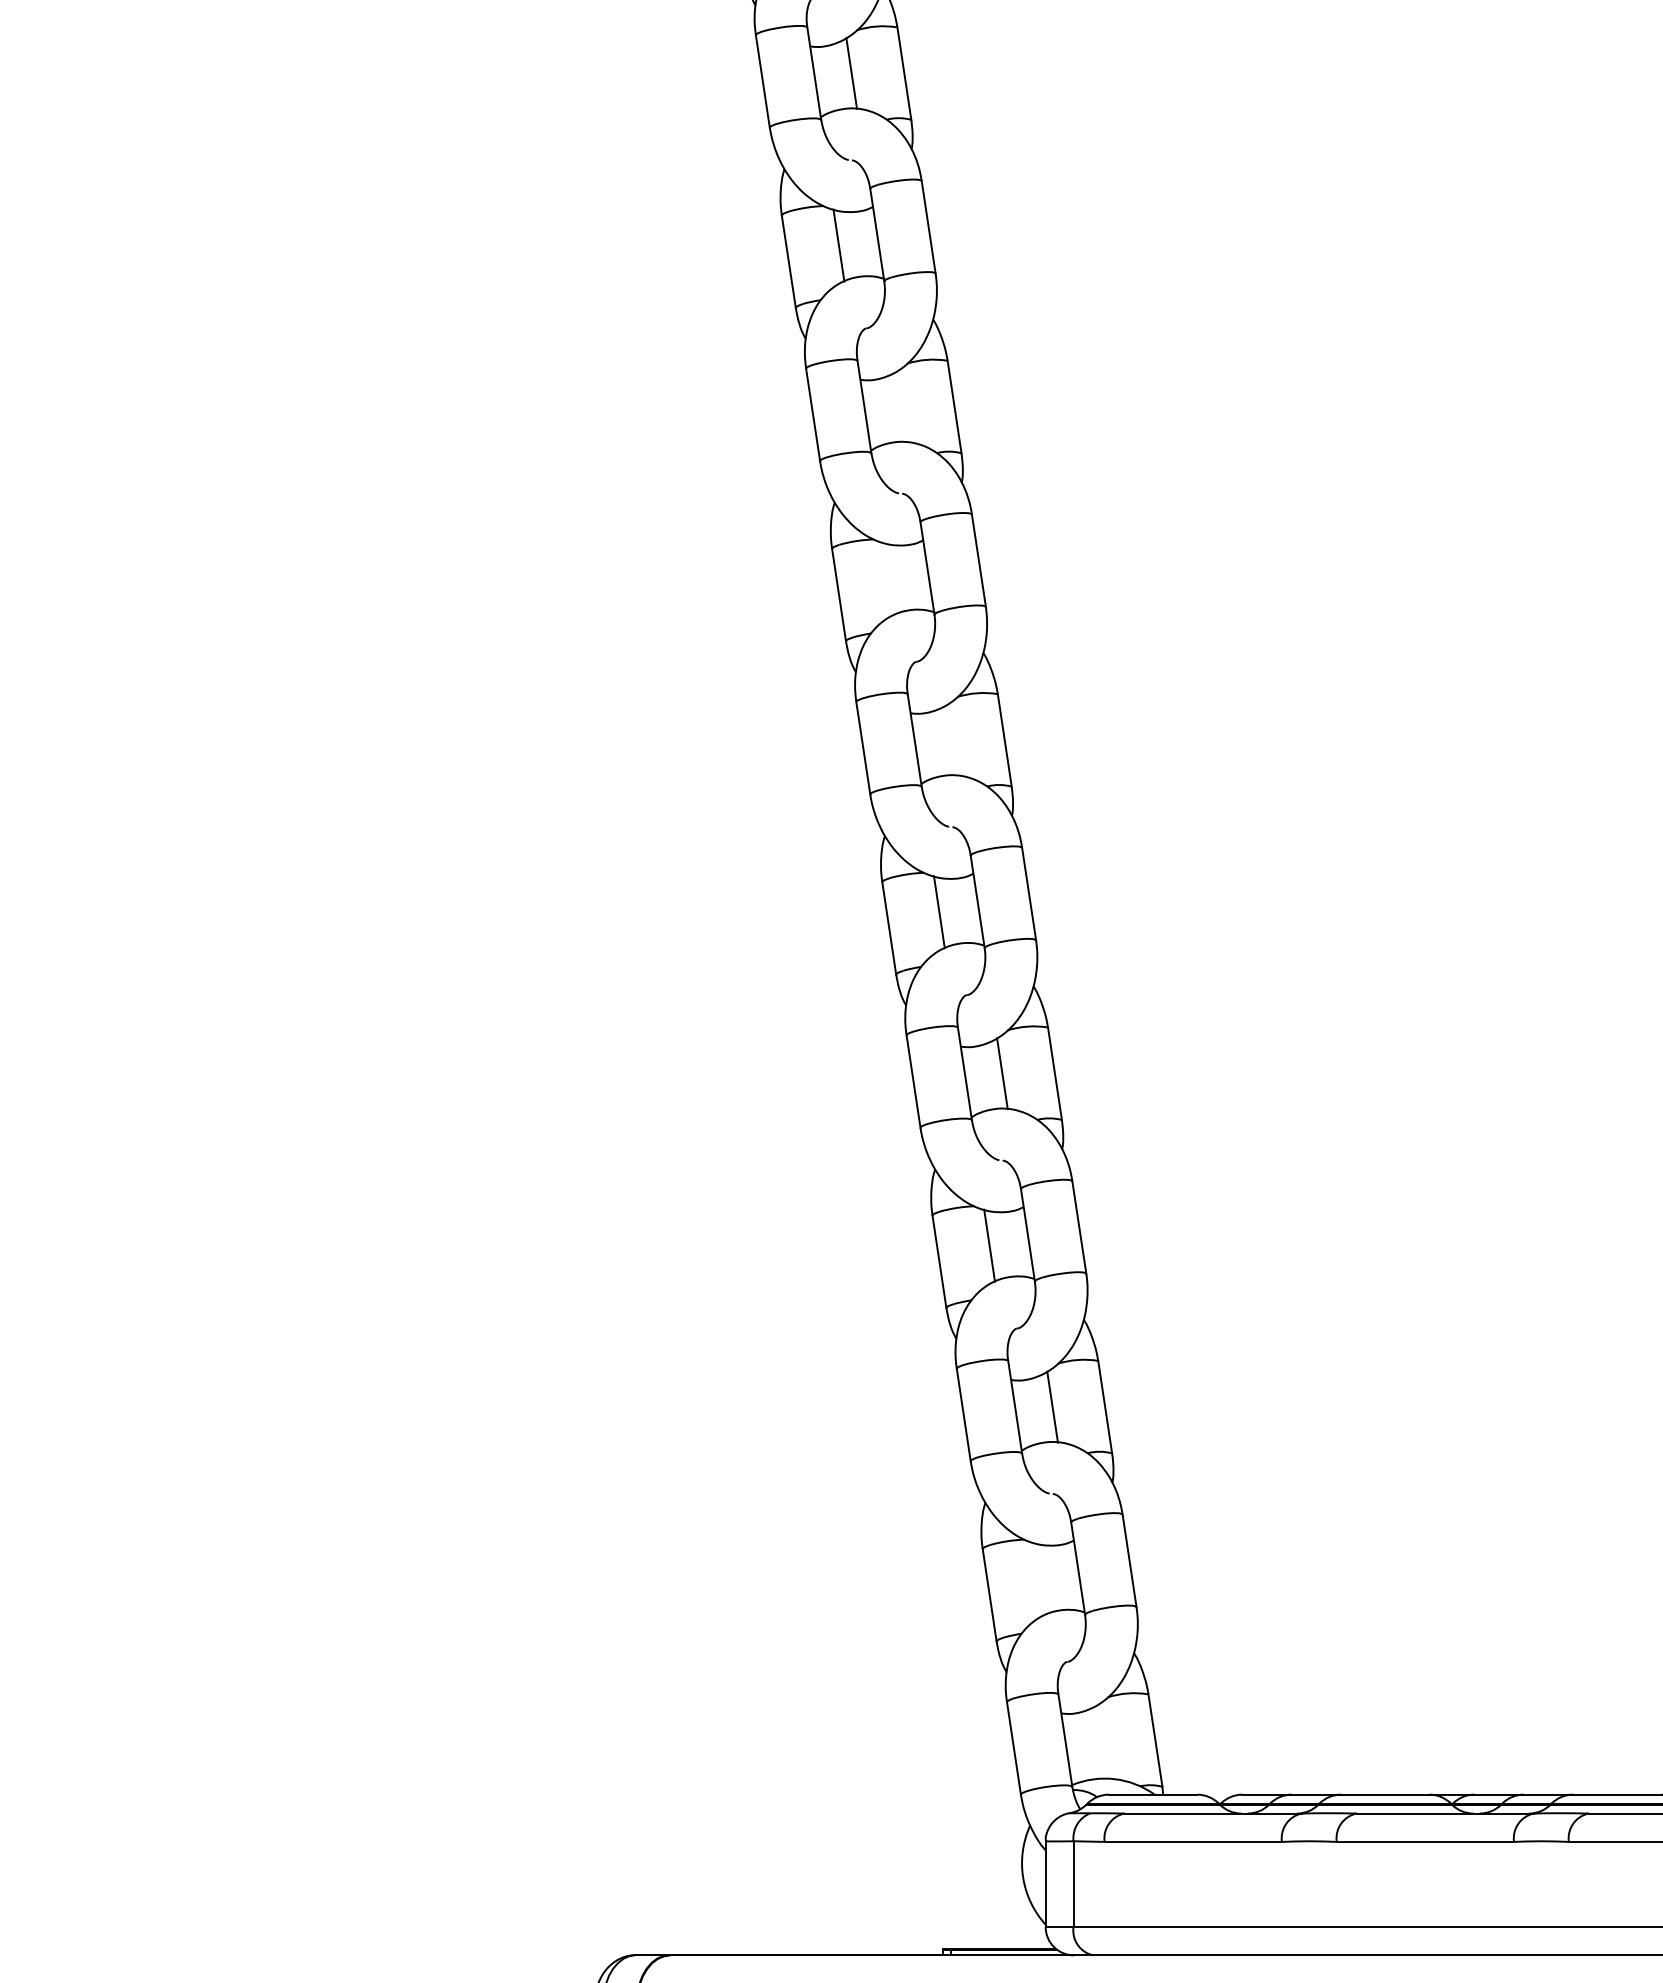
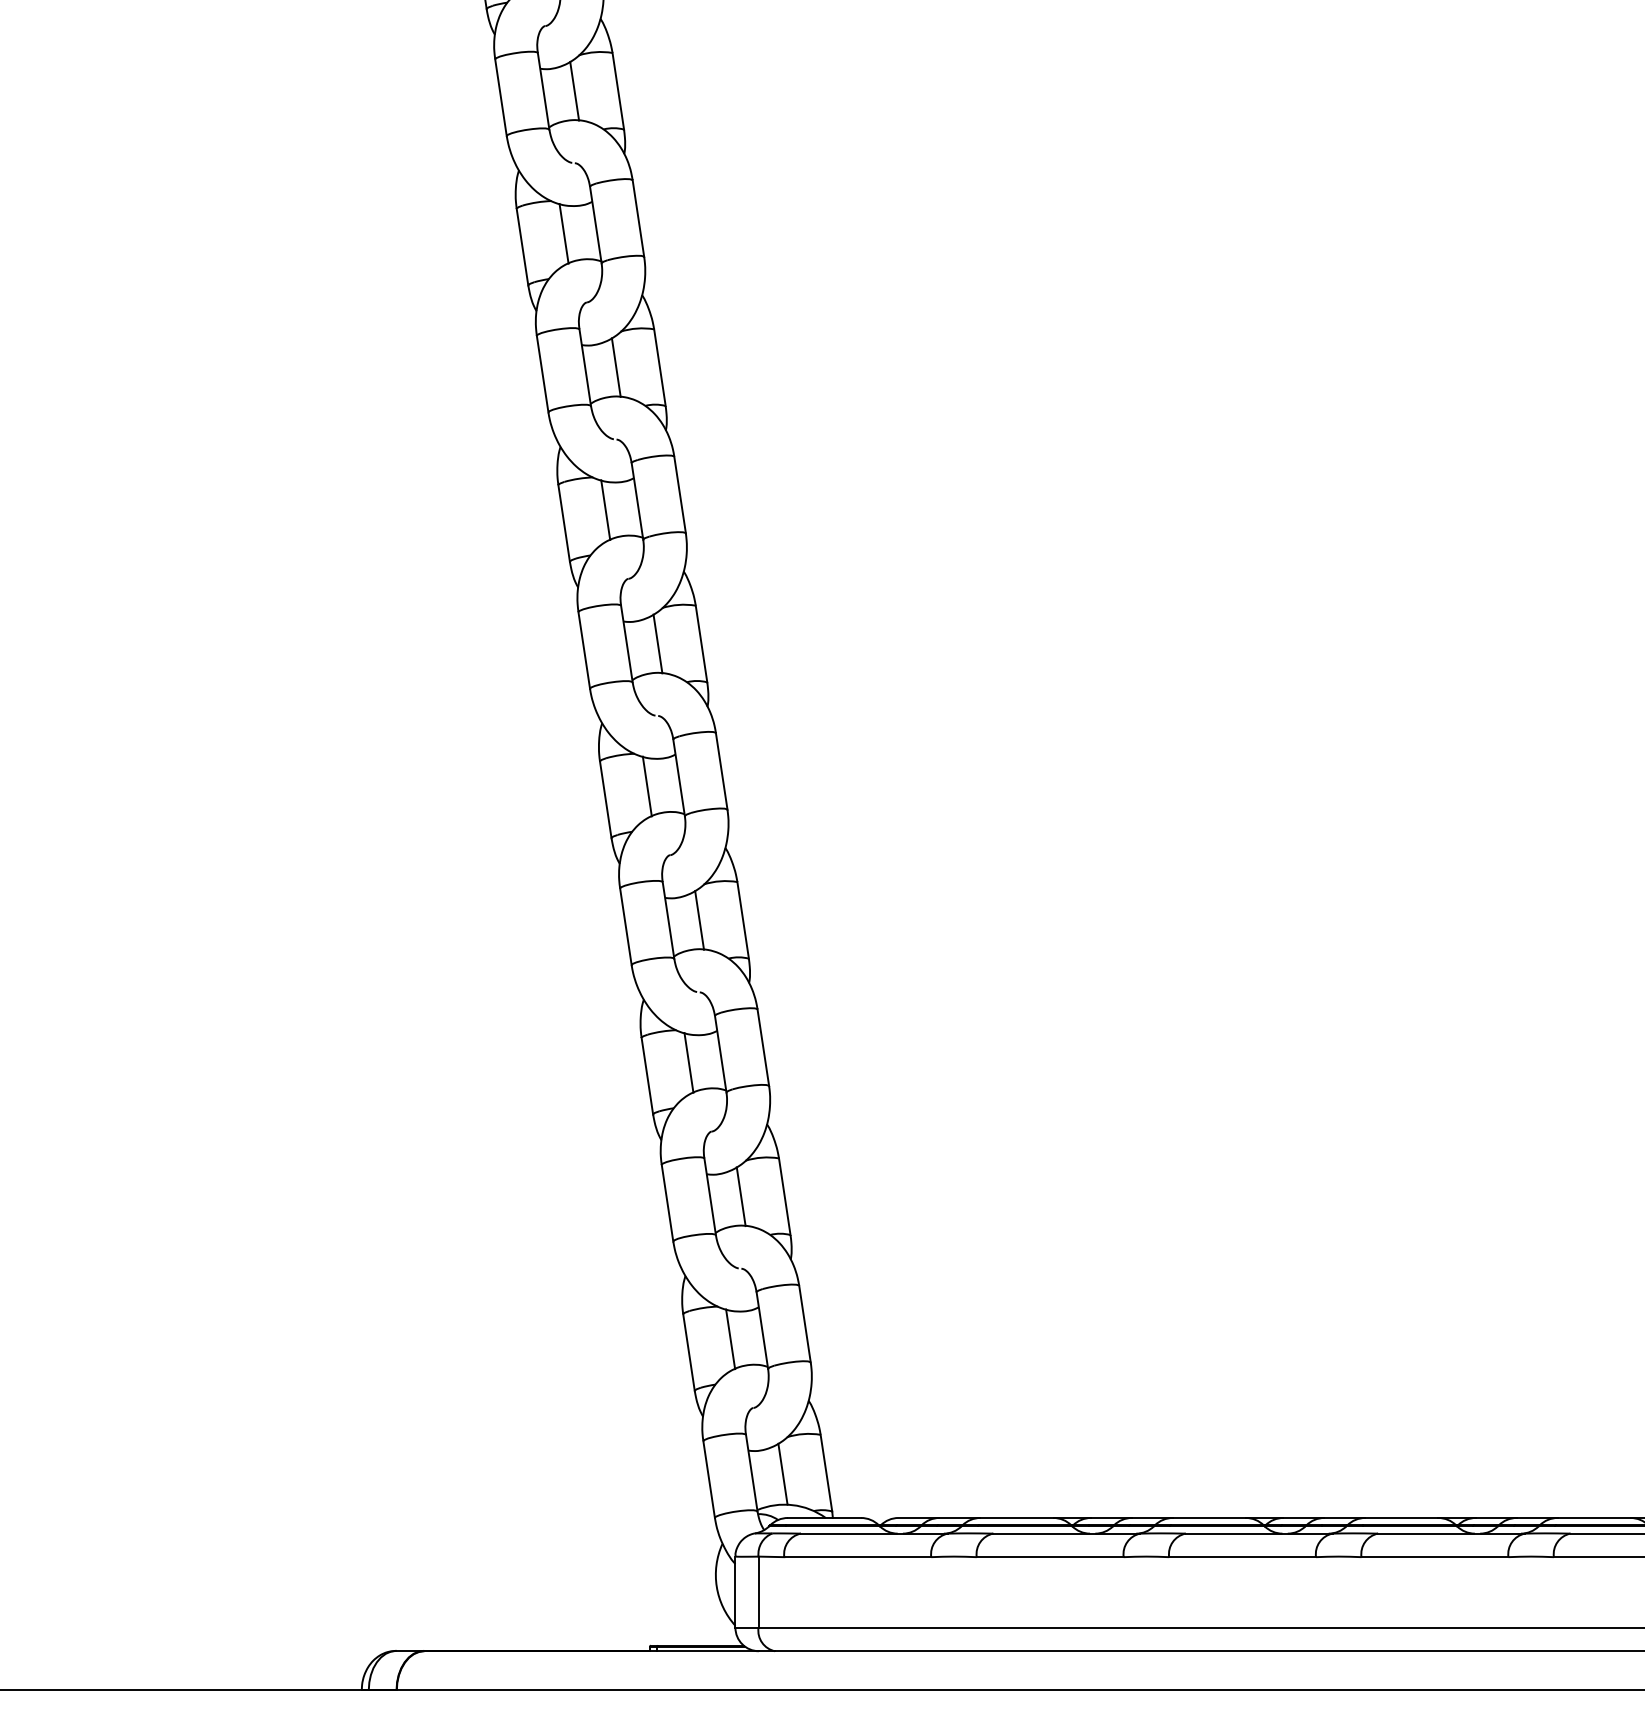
line: (900, 406) -> (615, 367), added
line: (888, 578) -> (605, 509), added
line: (951, 739) -> (657, 643), added
line: (1039, 1579) -> (730, 1339), added
line: (1102, 1740) -> (782, 1473), added

